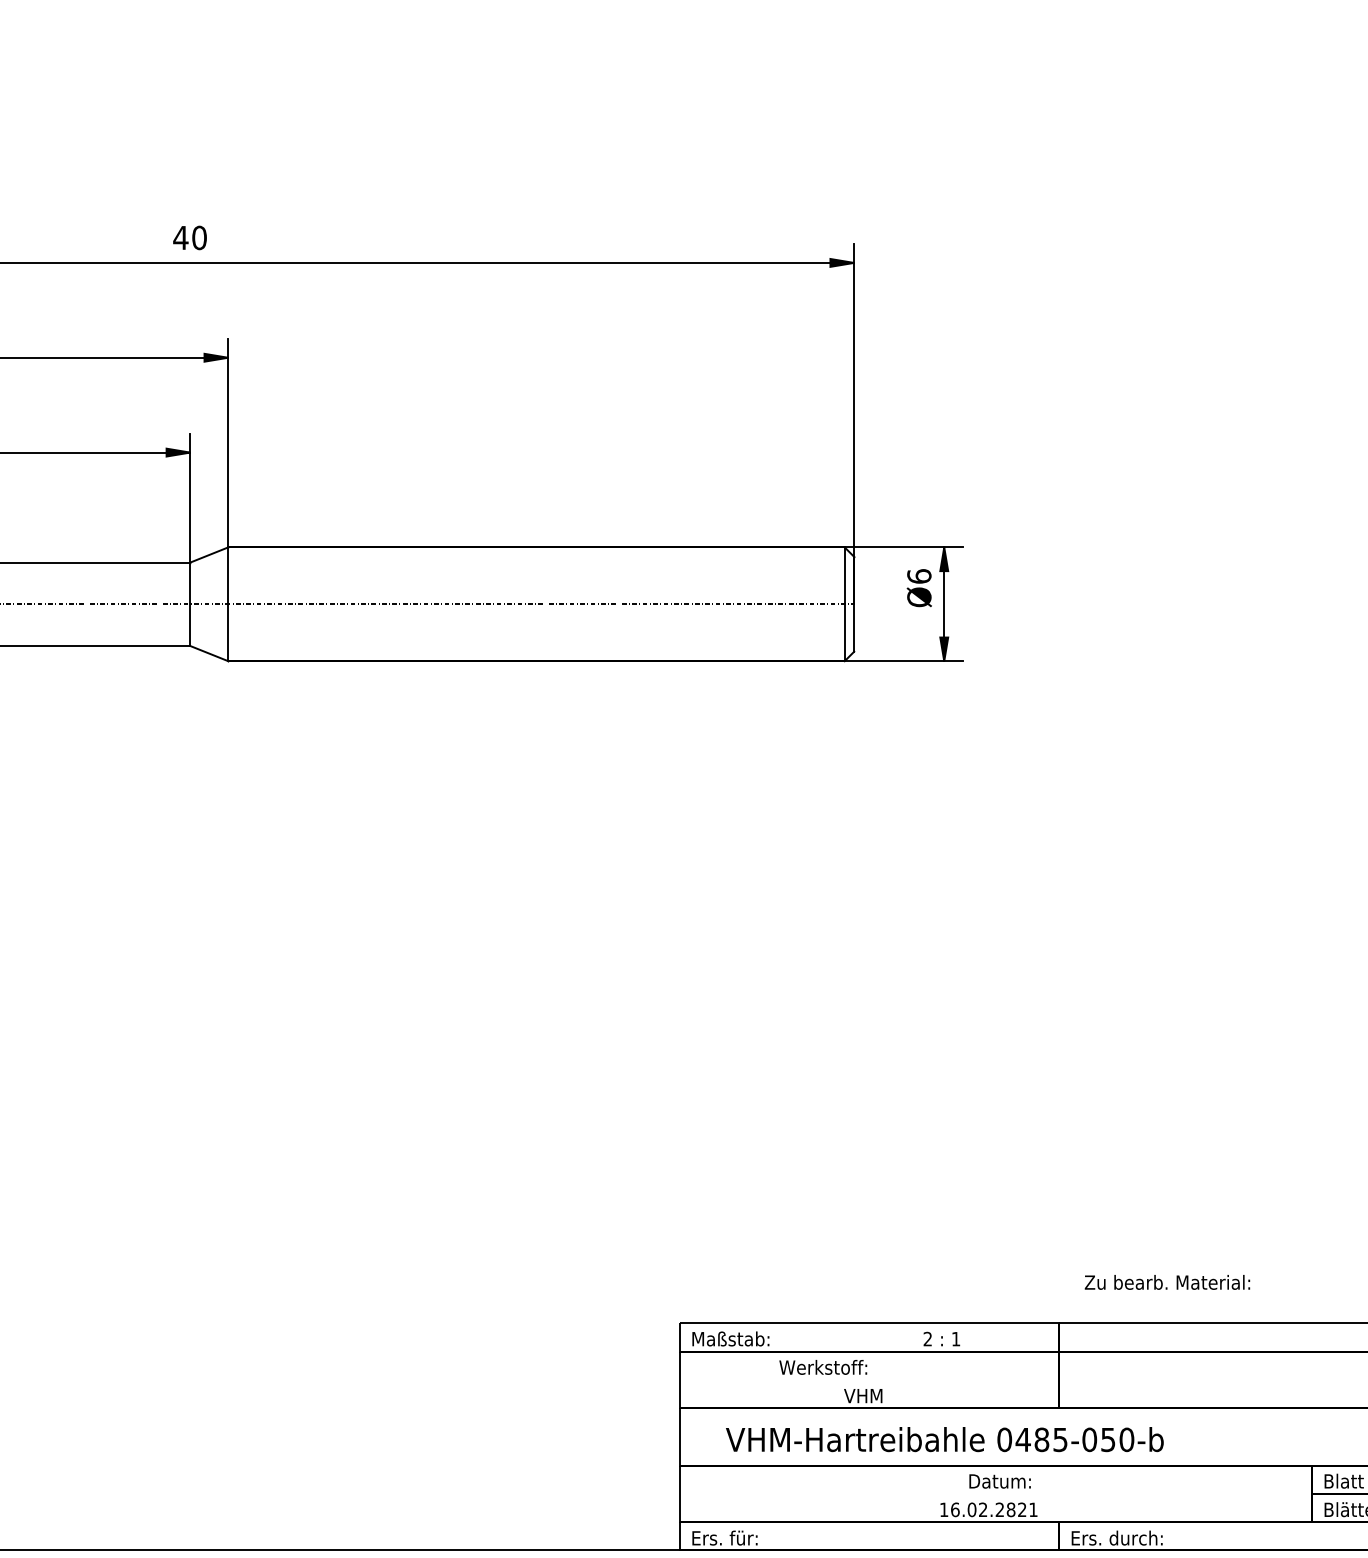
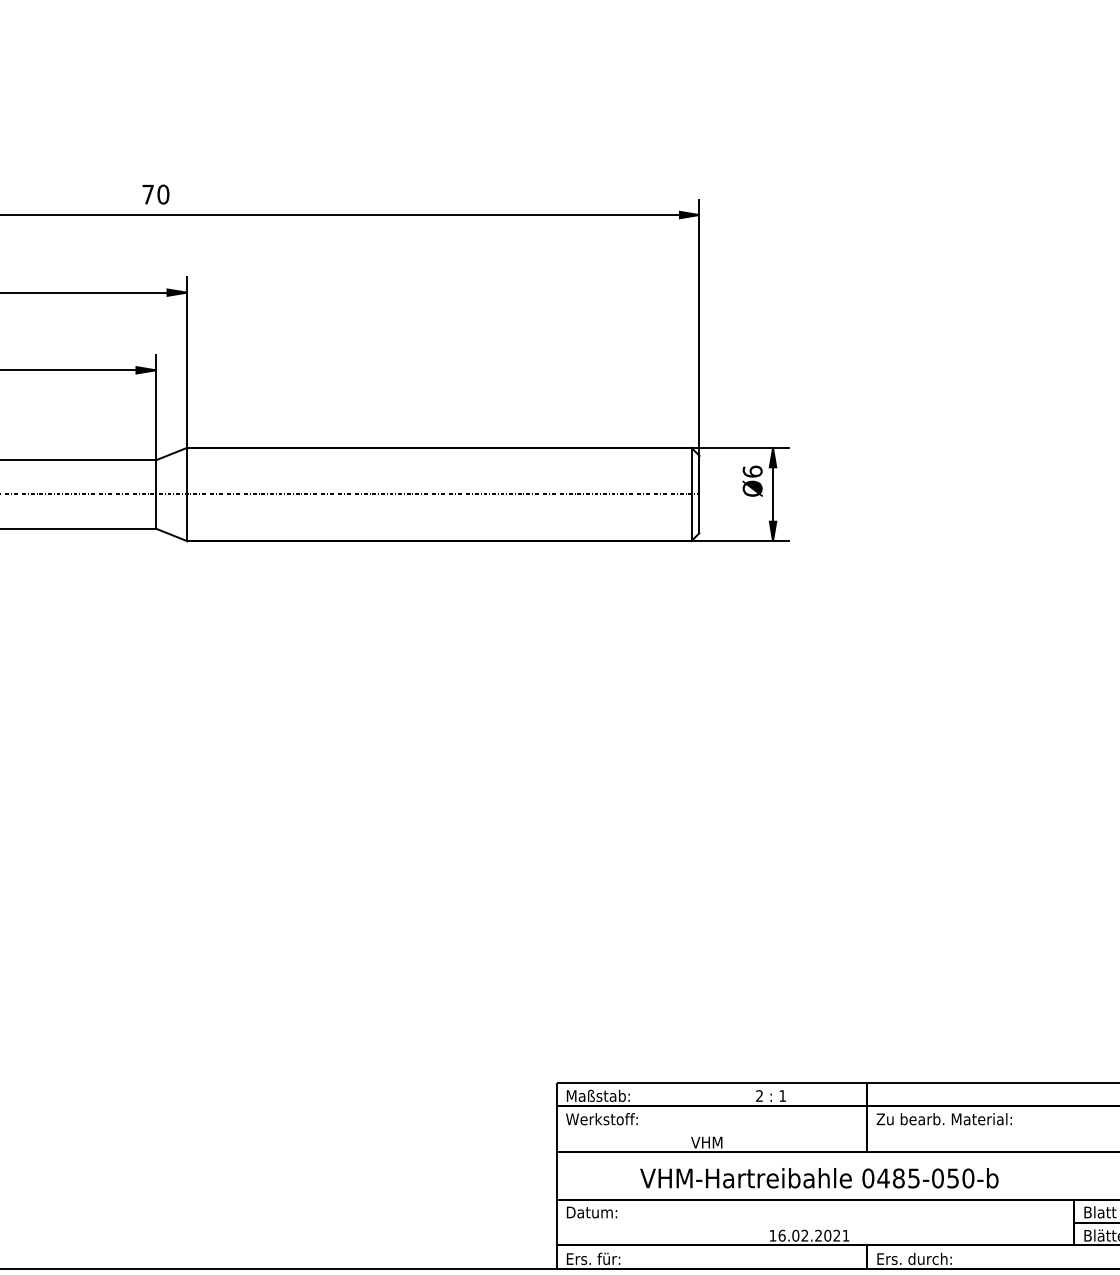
text: (180, 237) -> (147, 194), 40 -> 70
text: (1167, 1282) -> (944, 1119), moved
text: (823, 1367) -> (602, 1119), moved
text: (944, 1439) -> (819, 1178), moved
text: (999, 1481) -> (591, 1212), moved
text: (1010, 1509) -> (827, 1235), 16.02.2821 -> 16.02.2021

